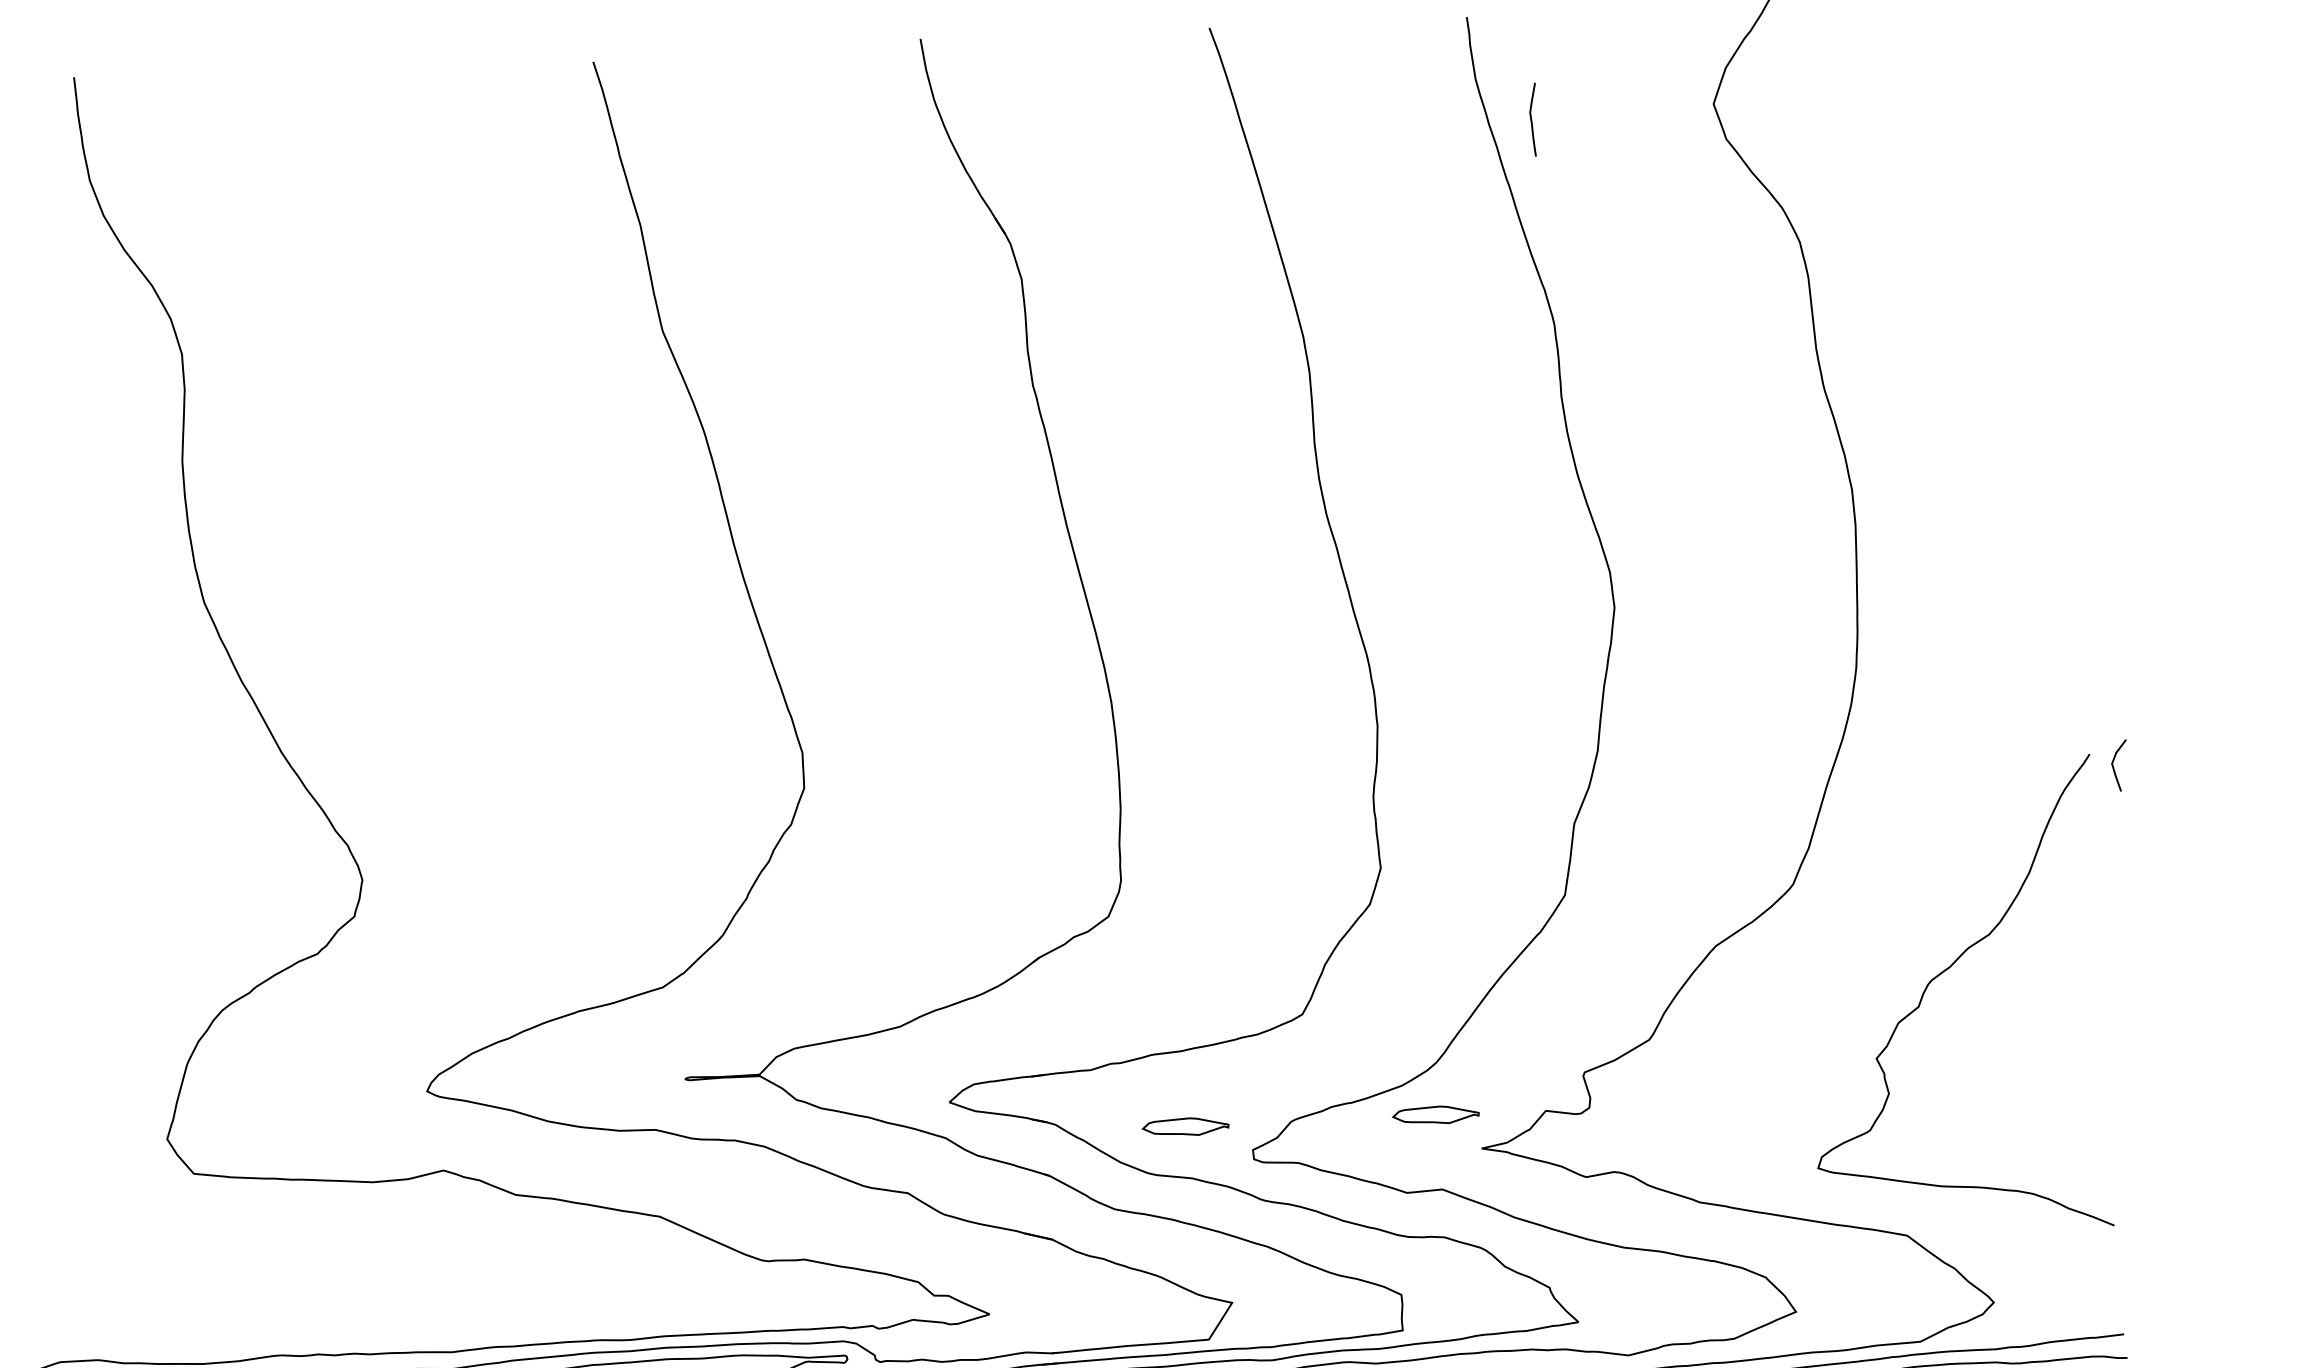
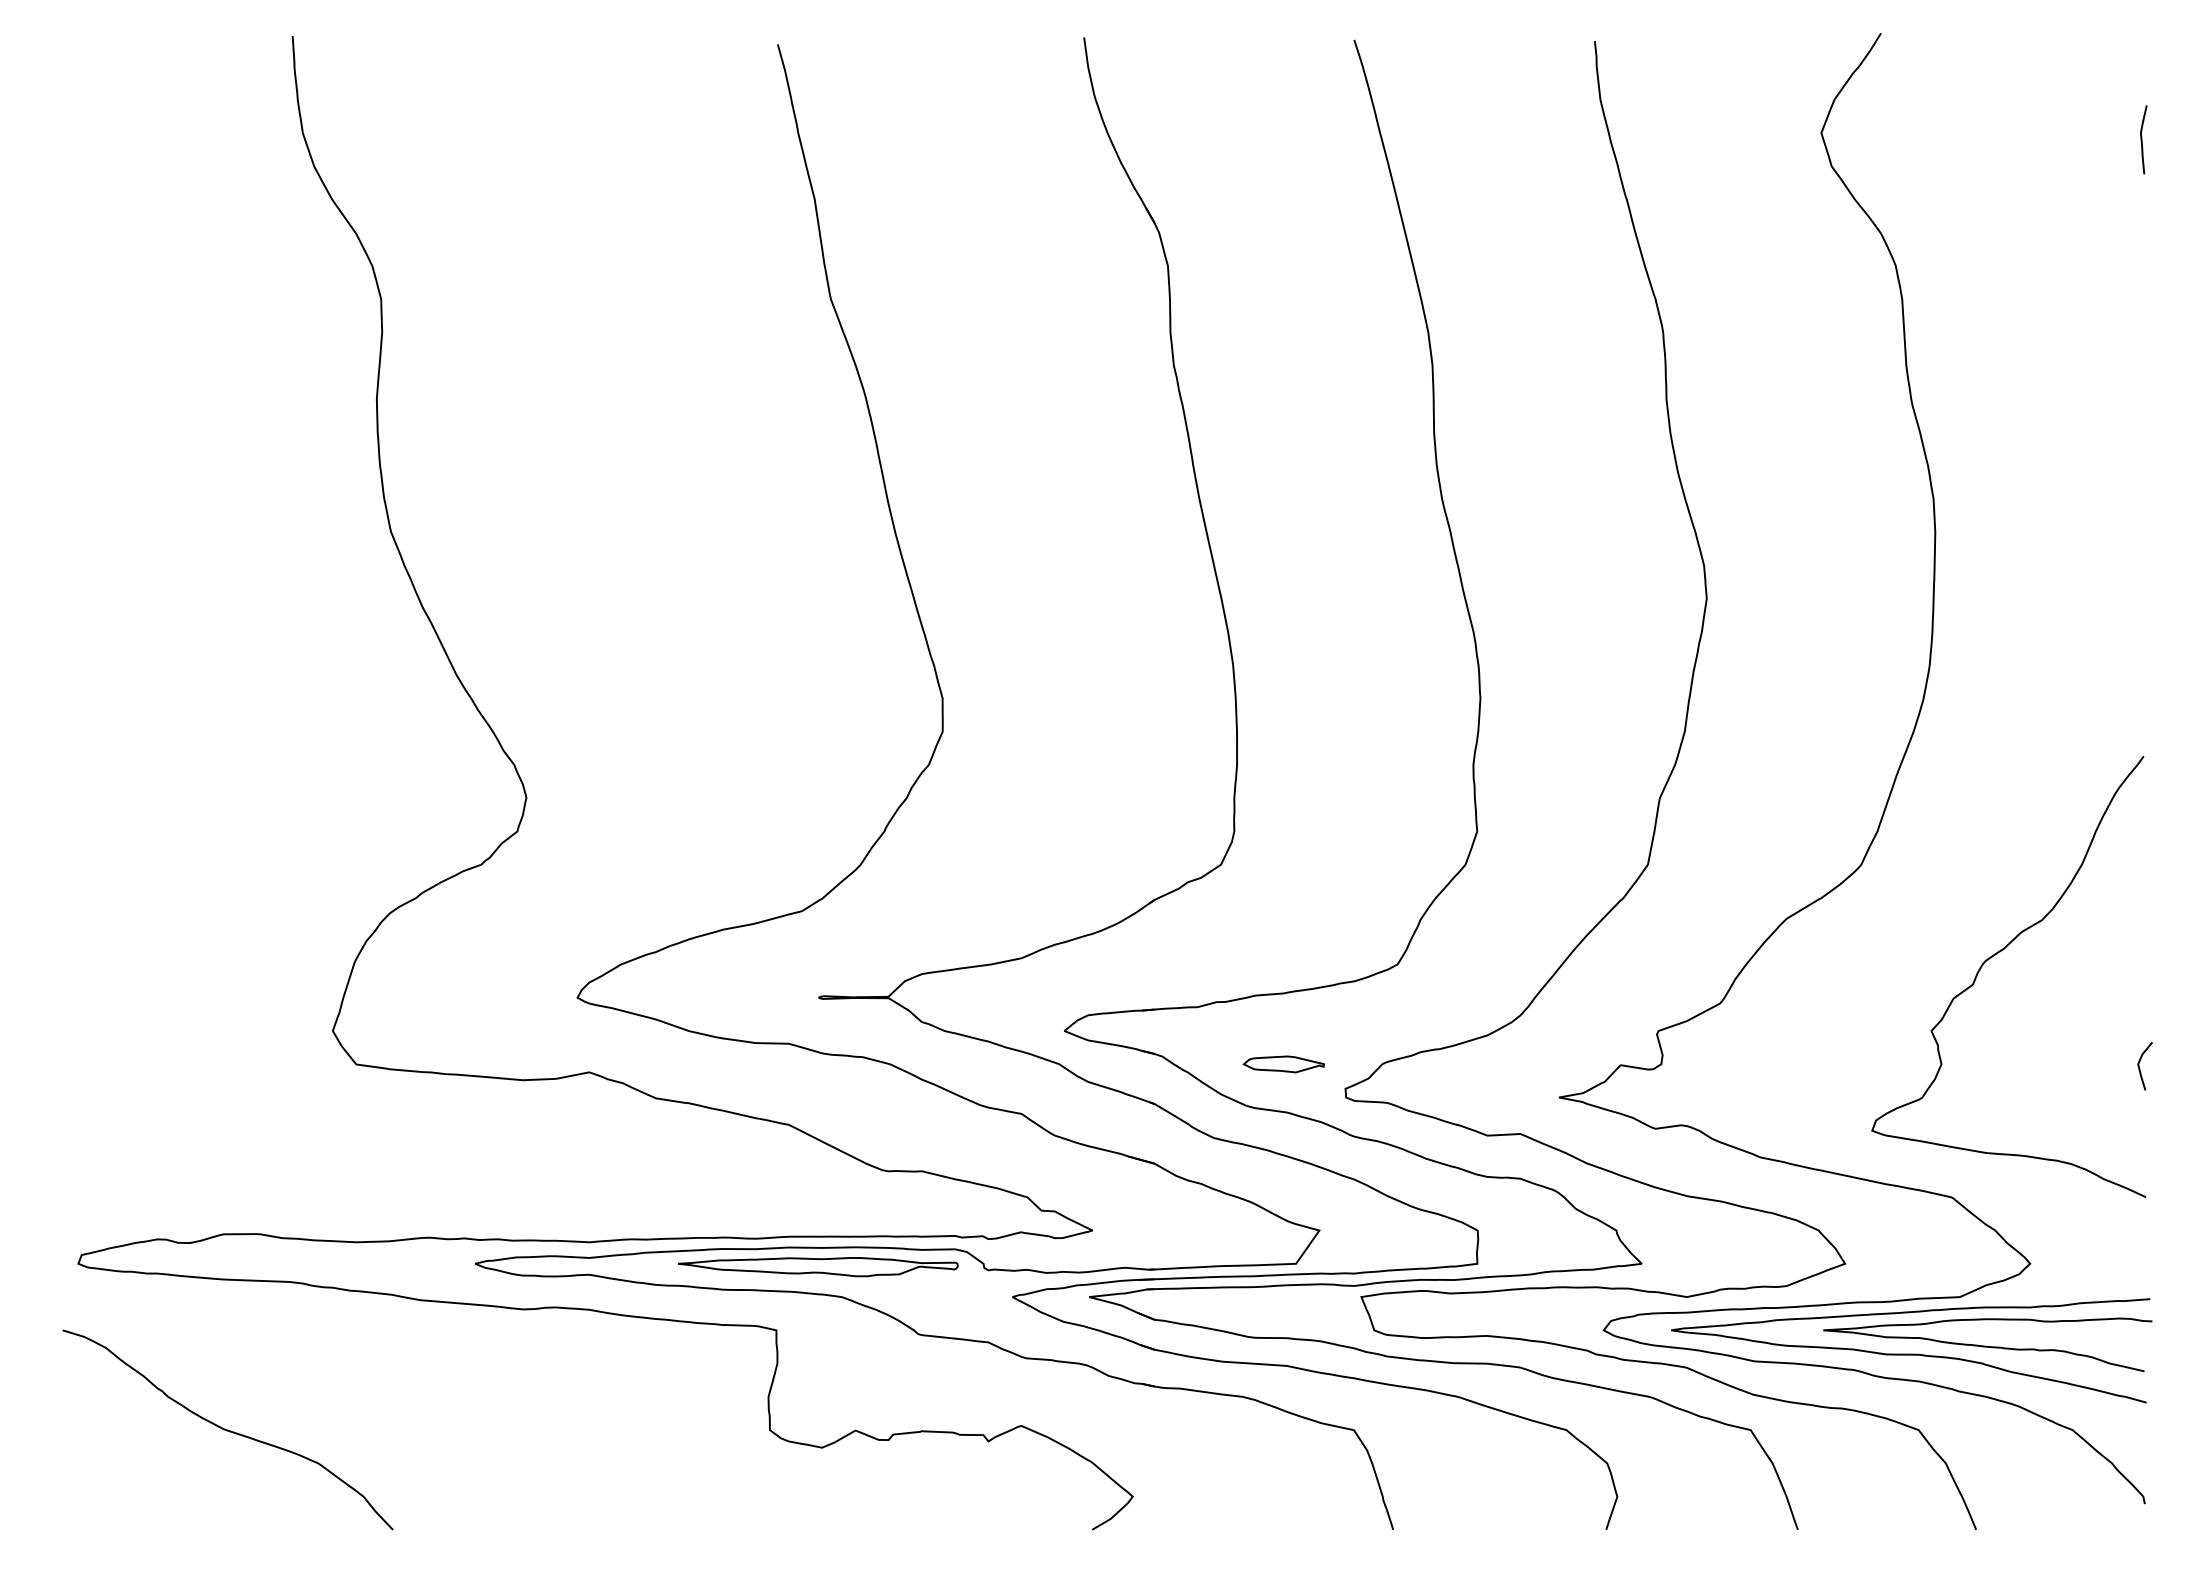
curve: (1532, 119) -> (2142, 139), moved
line: (2114, 768) -> (2140, 1068), moved
part: (1435, 1115) -> (1517, 1064), removed

